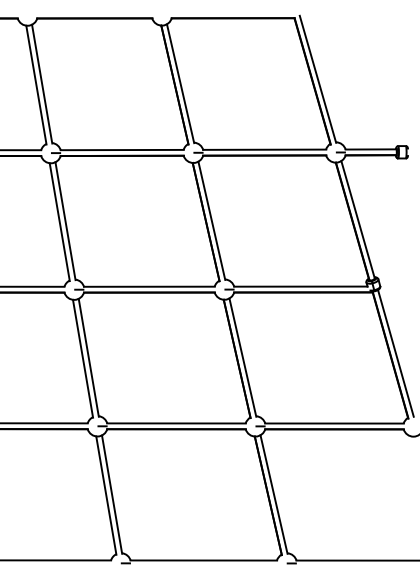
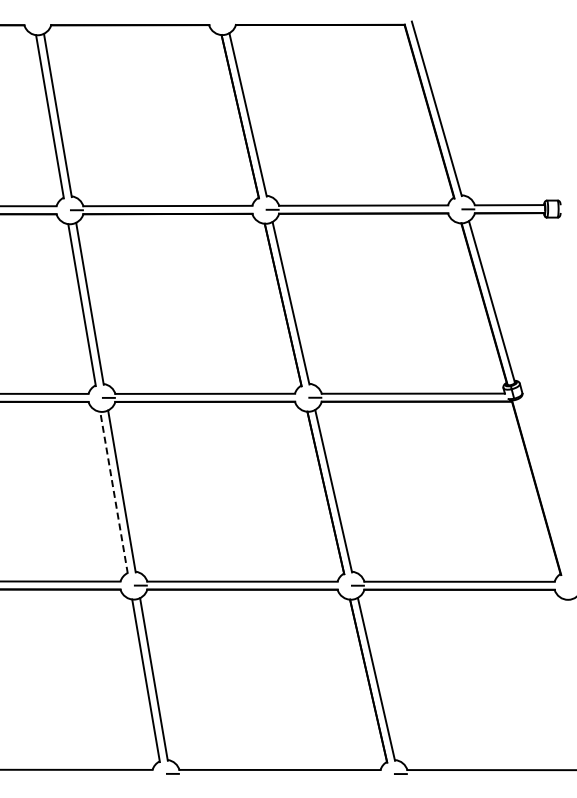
line: (395, 353) -> (543, 485), removed
line: (82, 358) -> (113, 492), solid -> dashed

